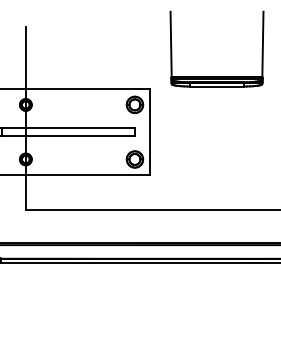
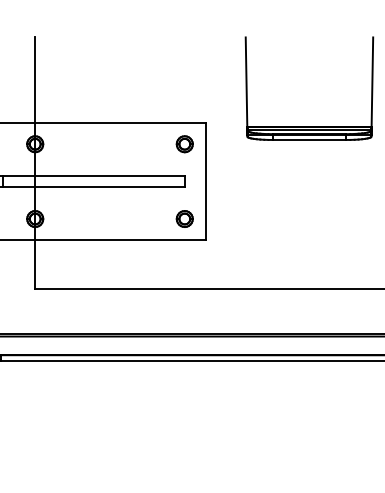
part: (217, 76) -> (309, 126), moved
part: (134, 105) -> (184, 144), size x0.71
part: (134, 159) -> (184, 218), size x0.71

